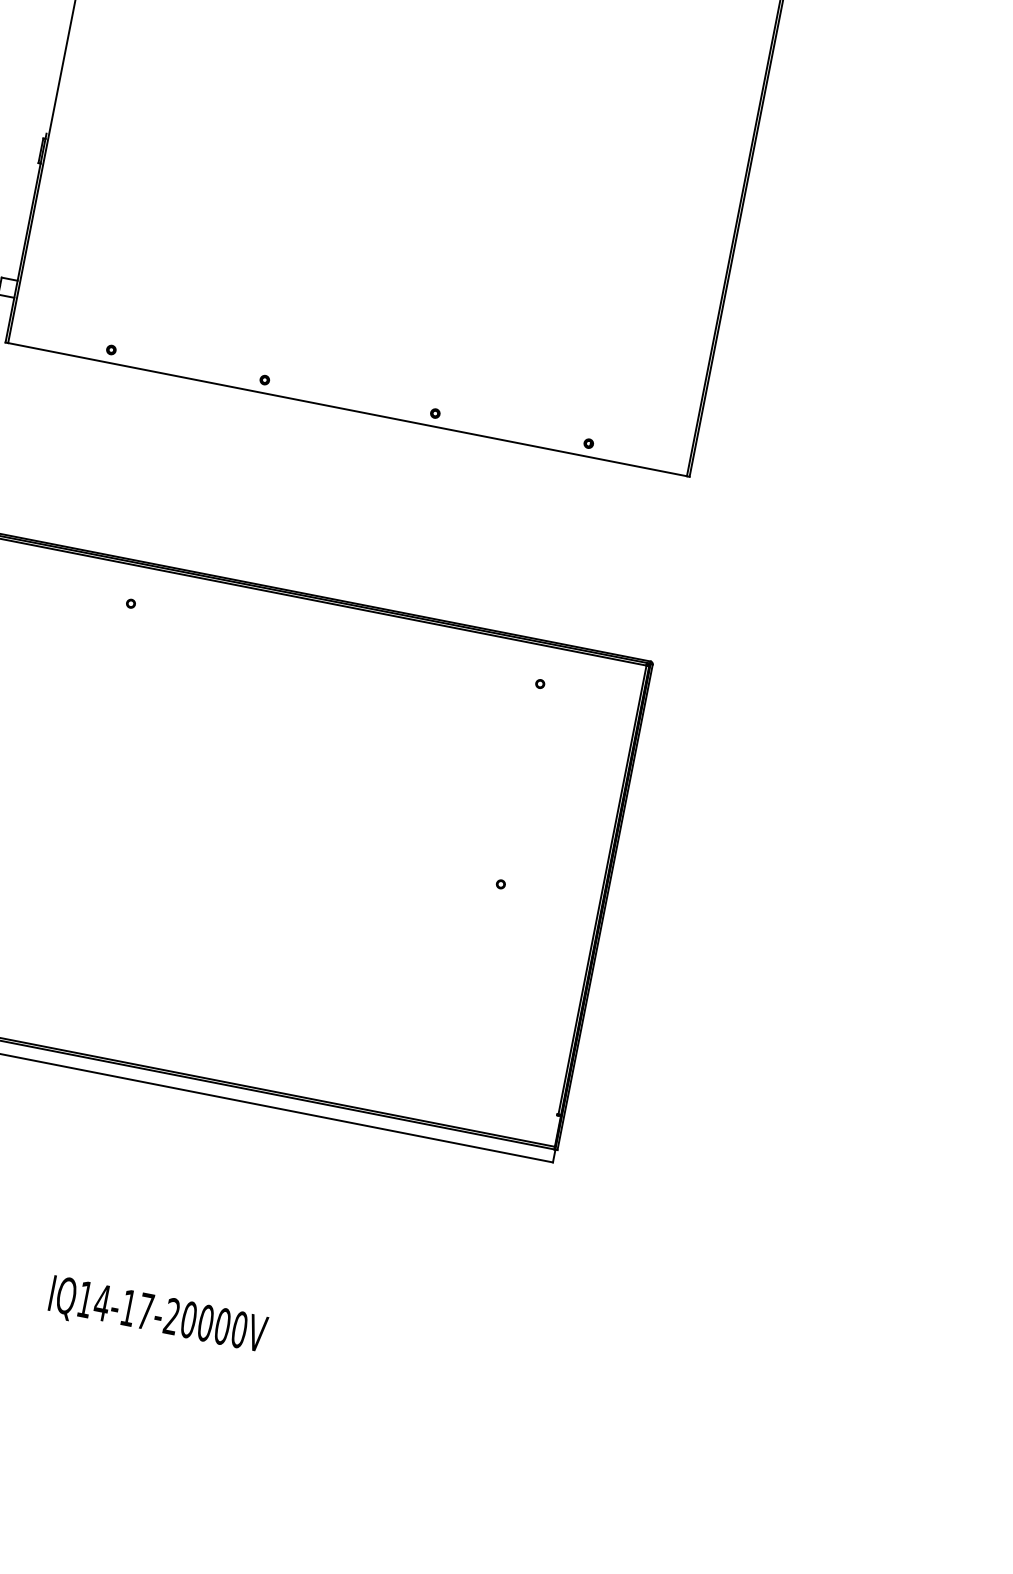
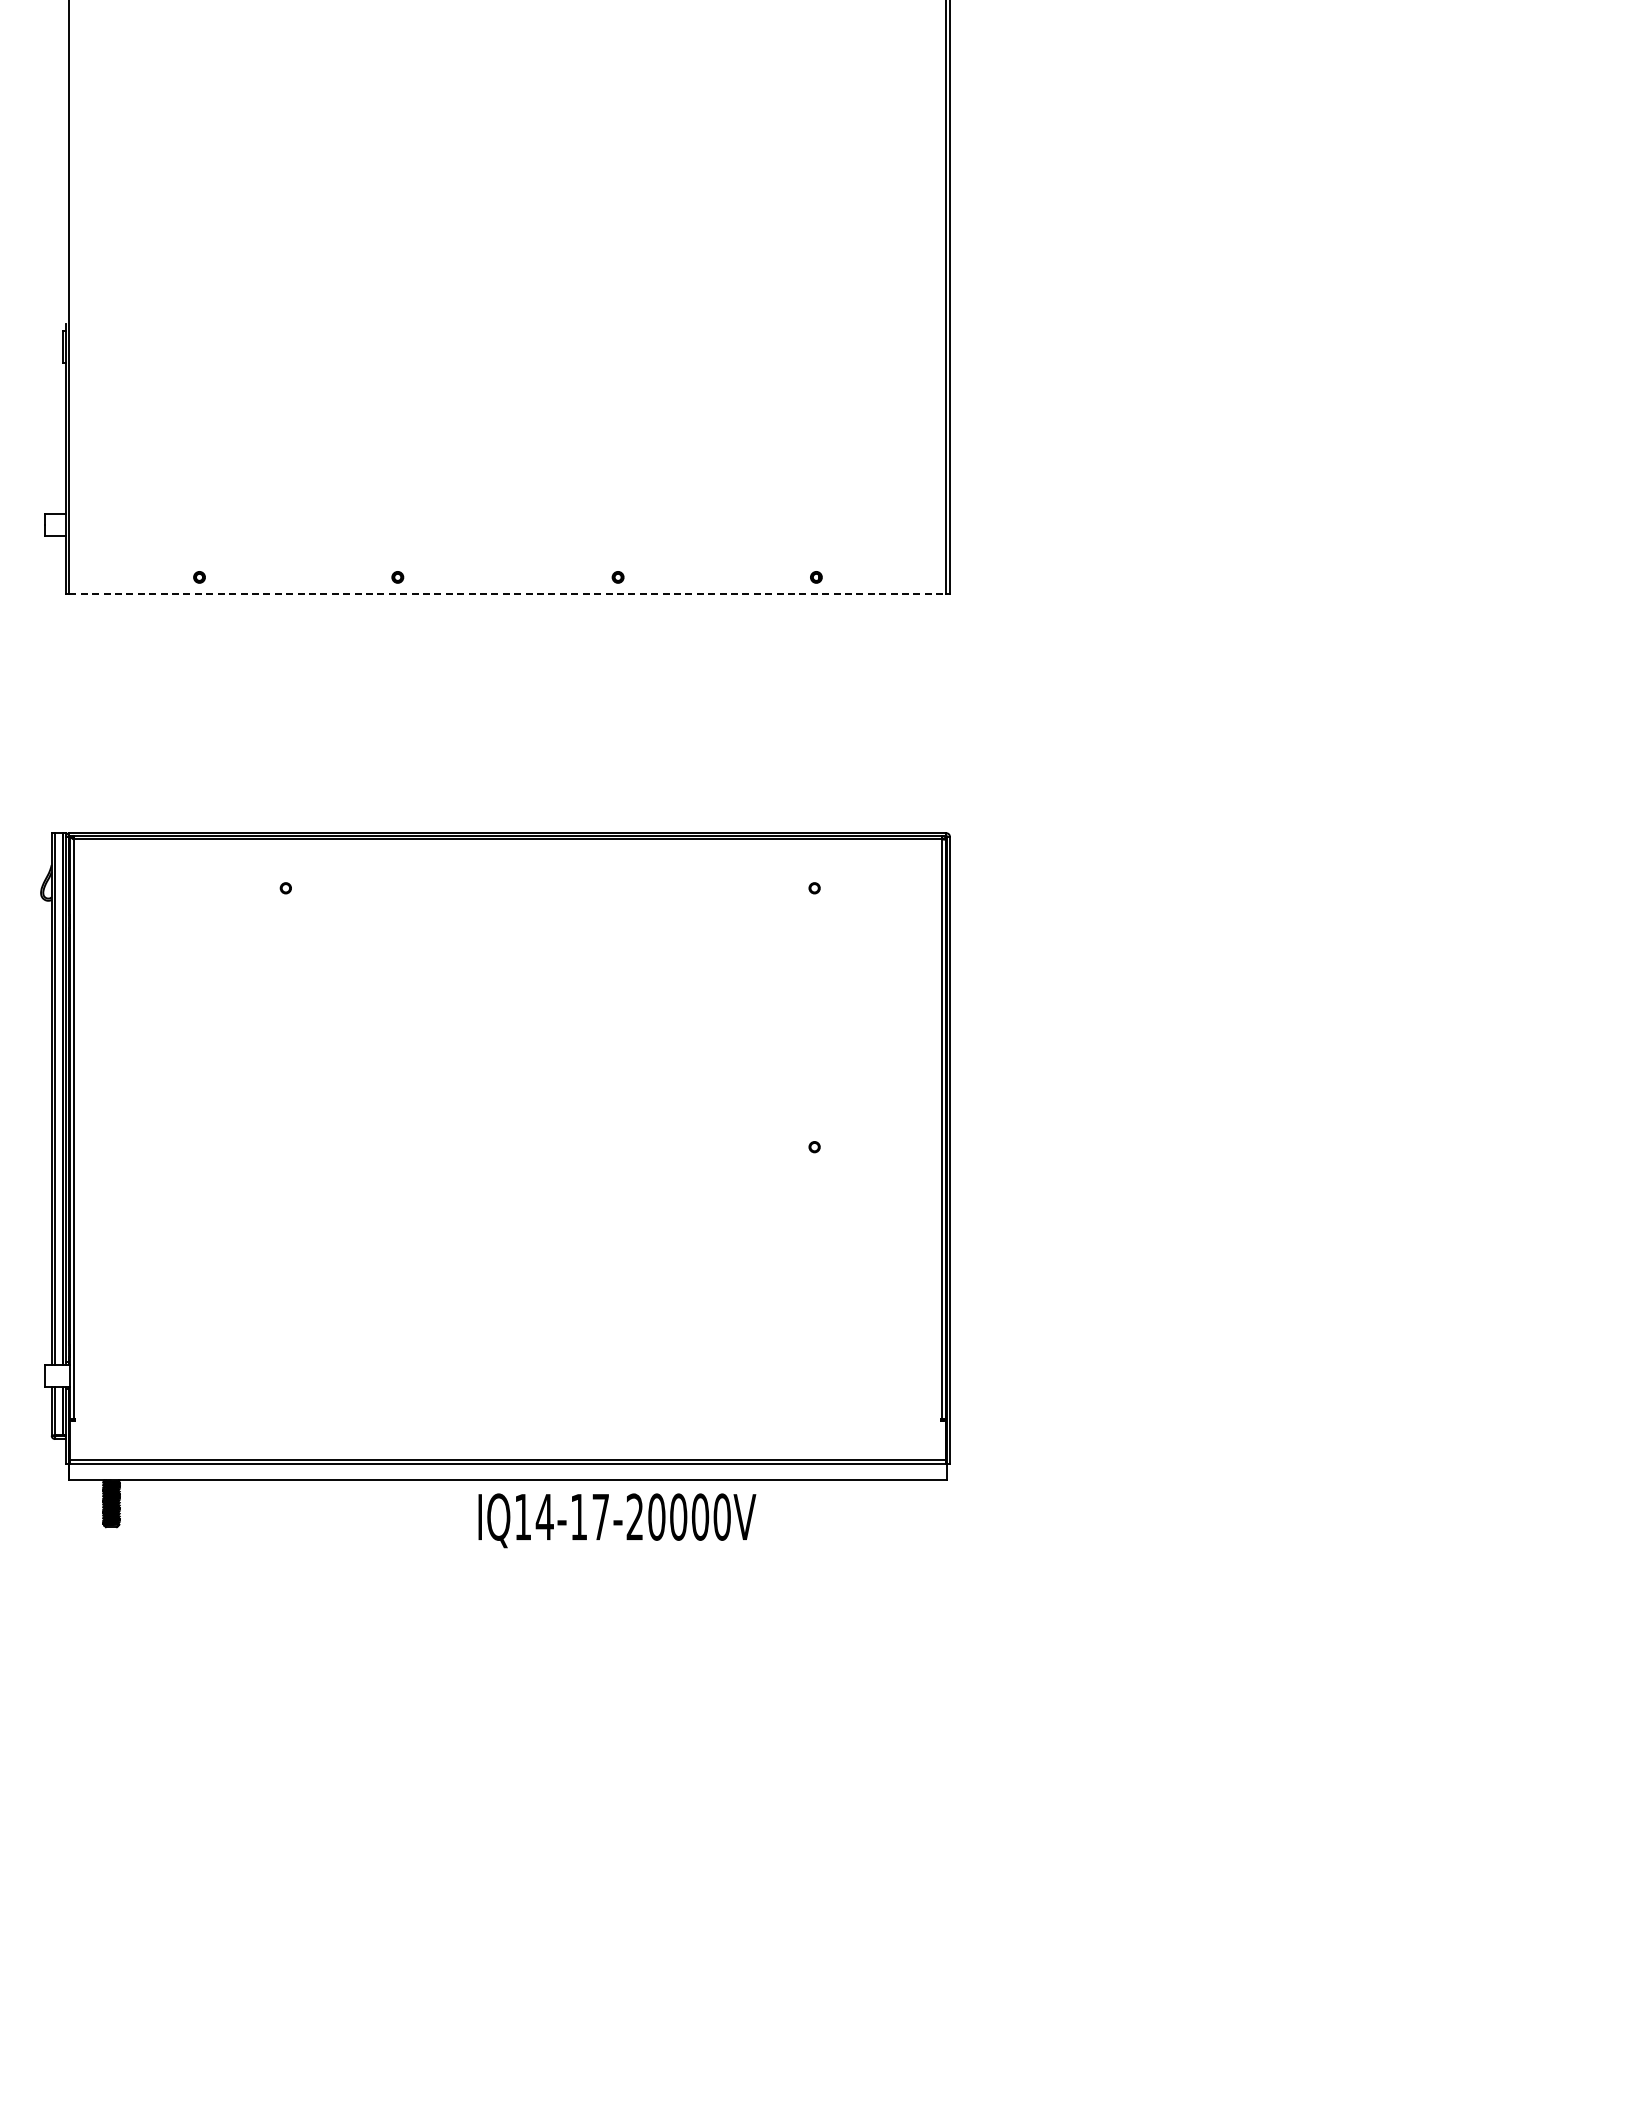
line: (347, 409) -> (507, 593), solid -> dashed
text: (158, 1316) -> (617, 1520), moved

